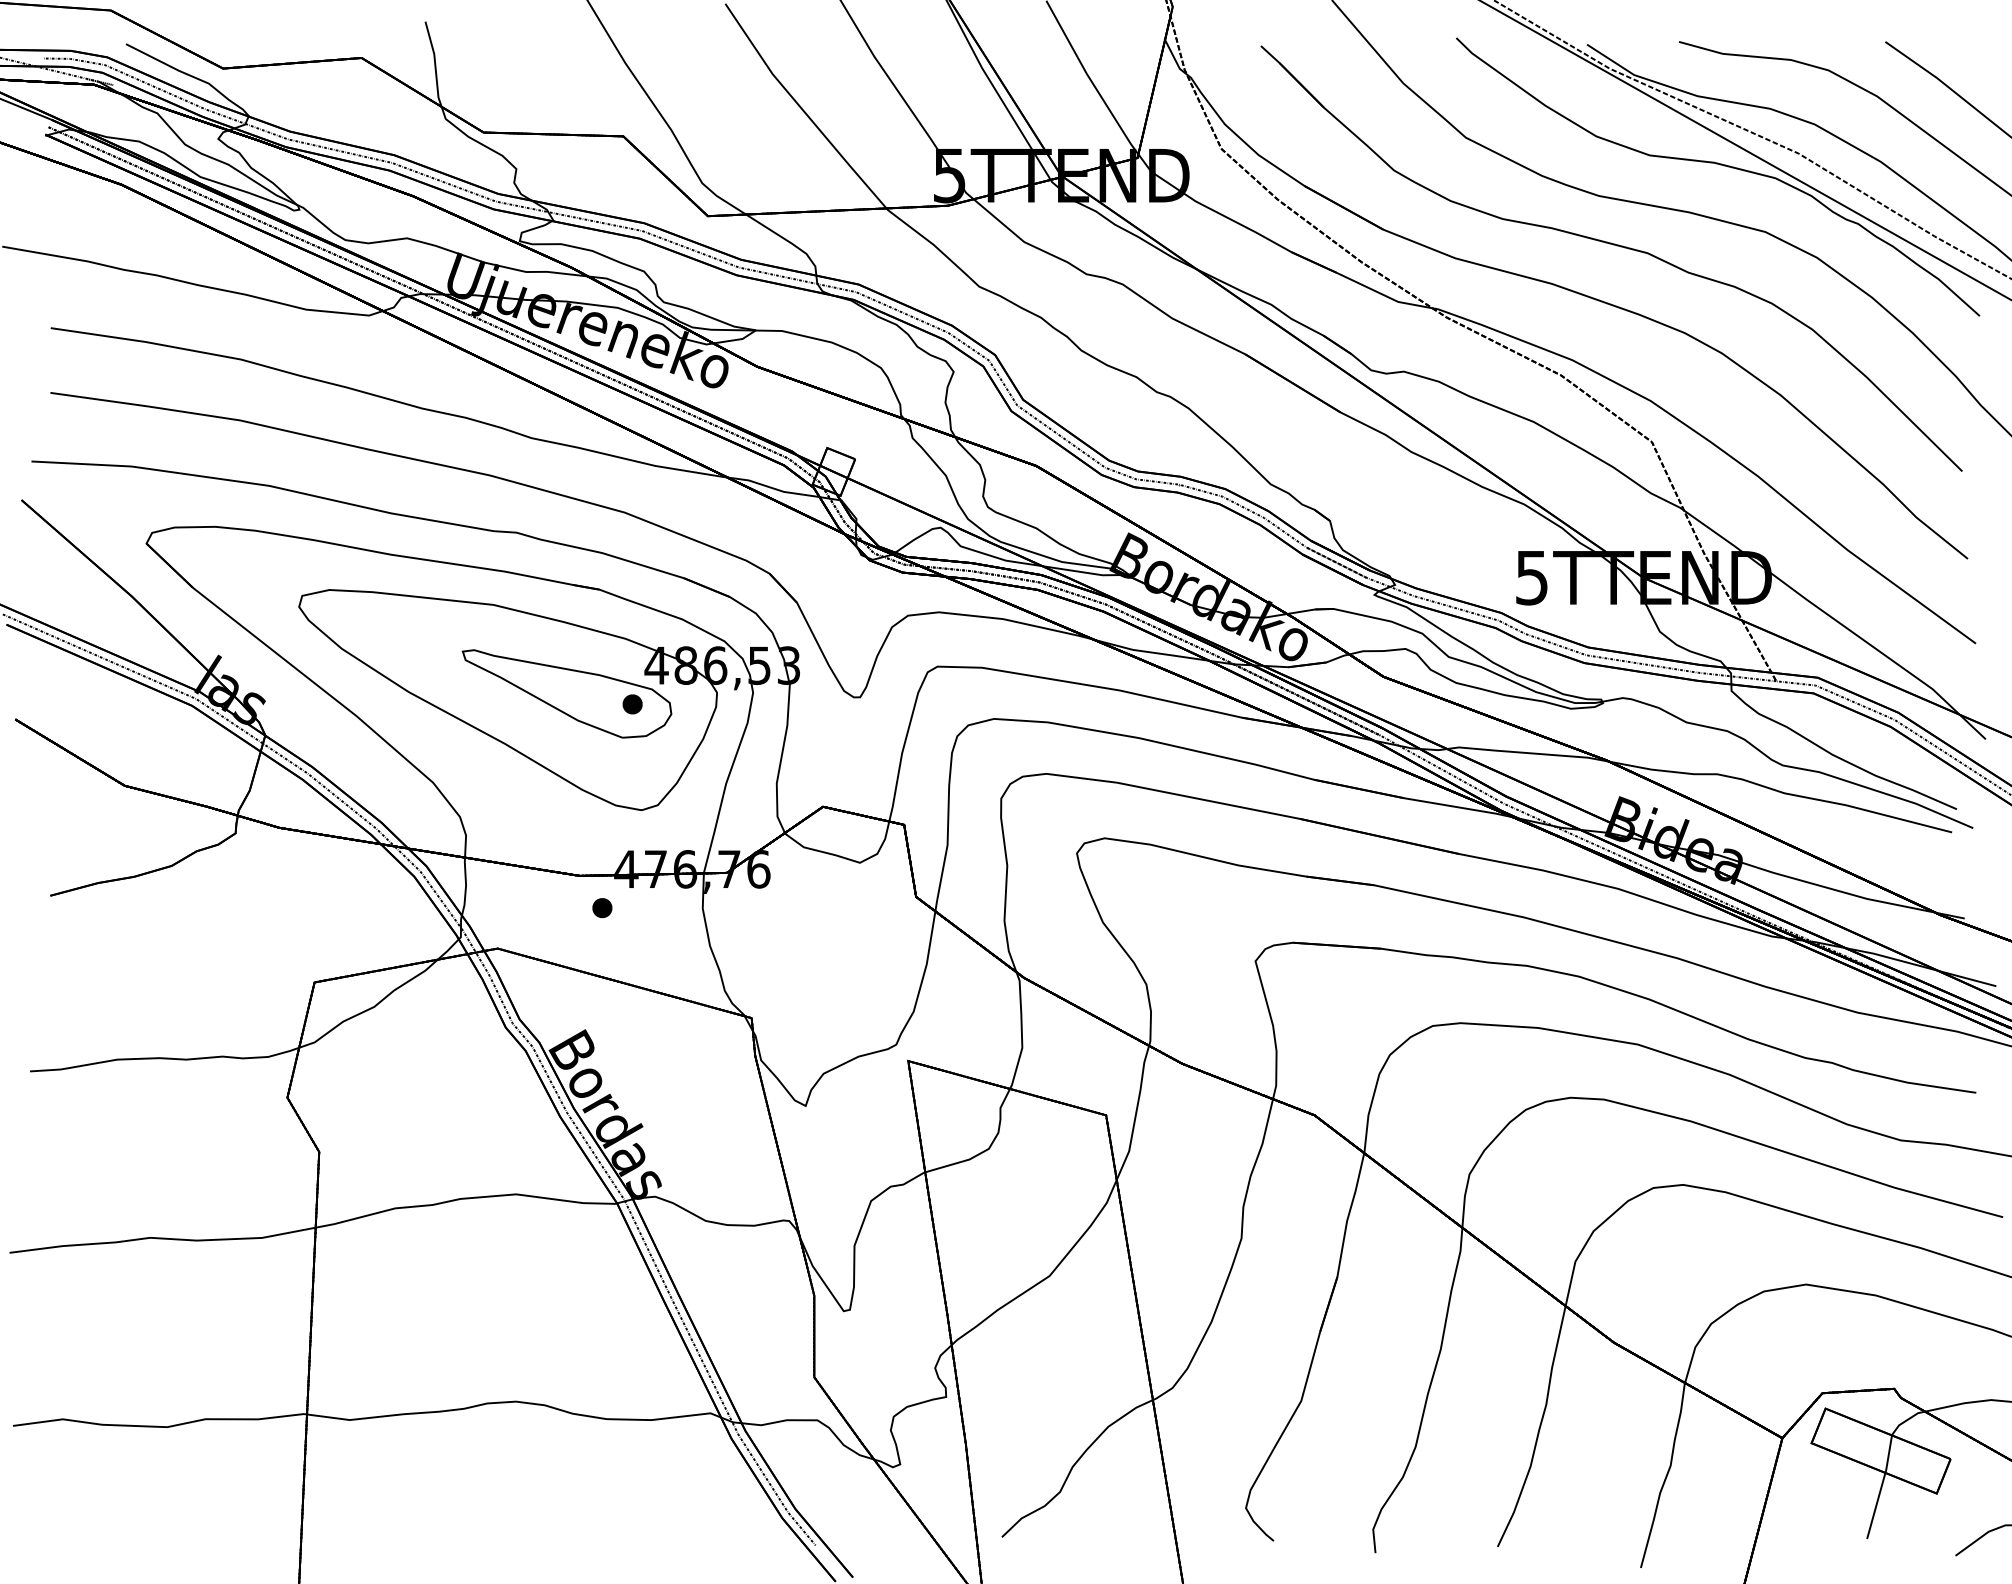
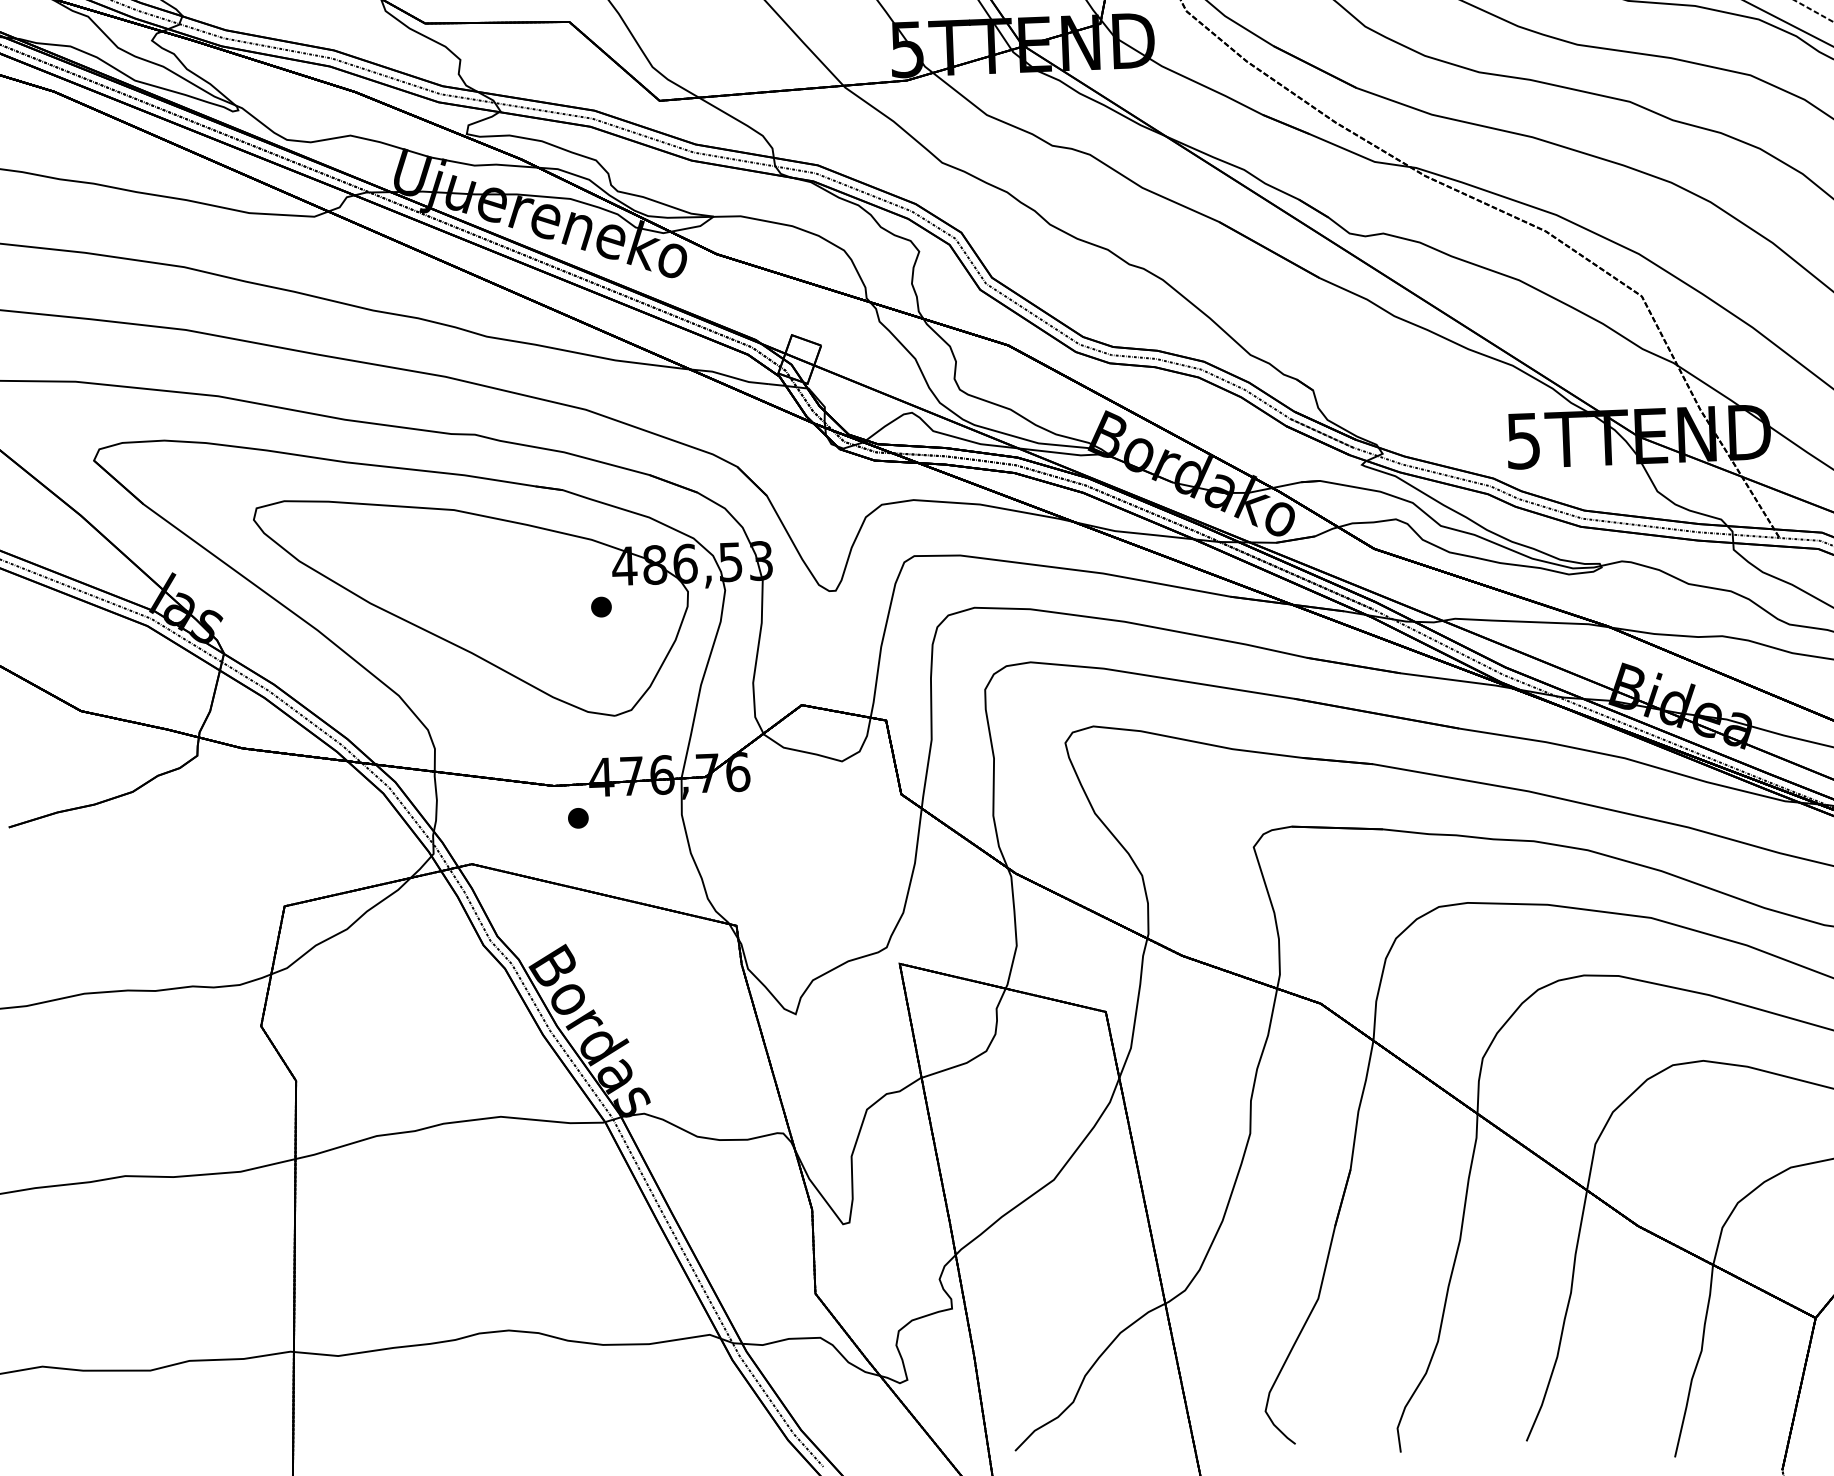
part: (566, 693) -> (532, 598), removed

